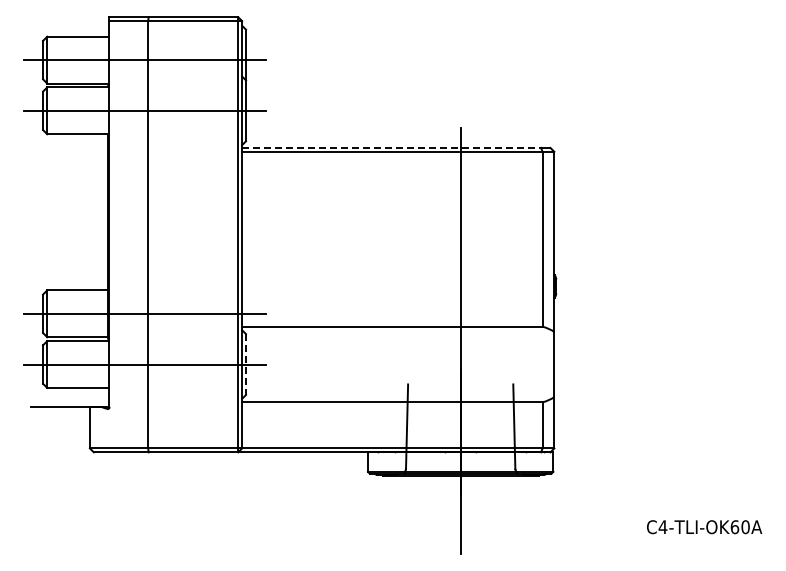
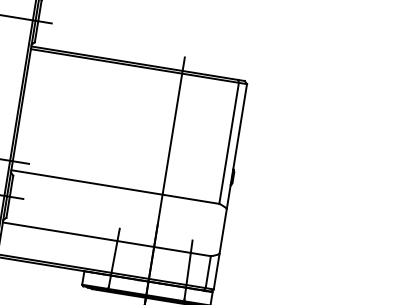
line: (392, 147) -> (135, 63), dashed -> solid
line: (246, 365) -> (10, 197), dashed -> solid

